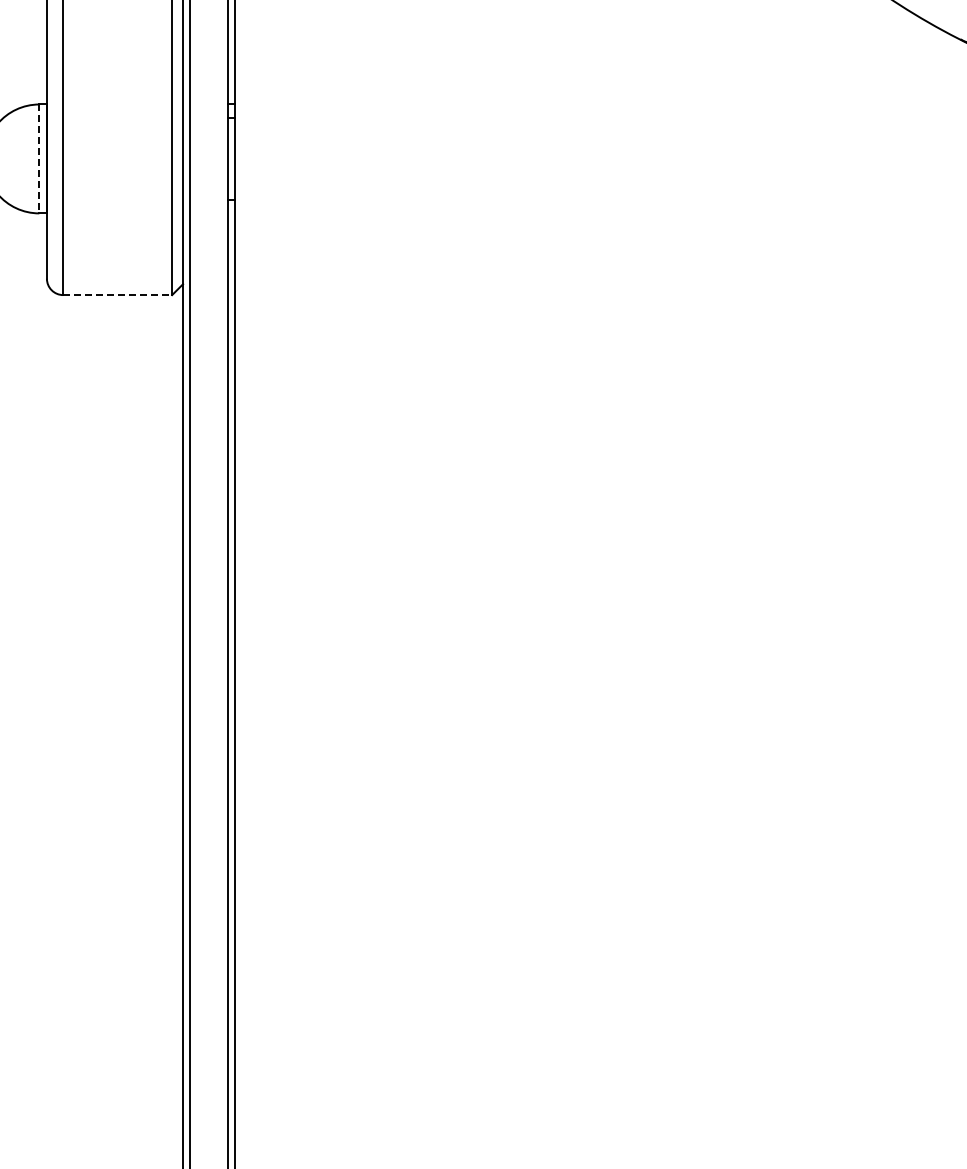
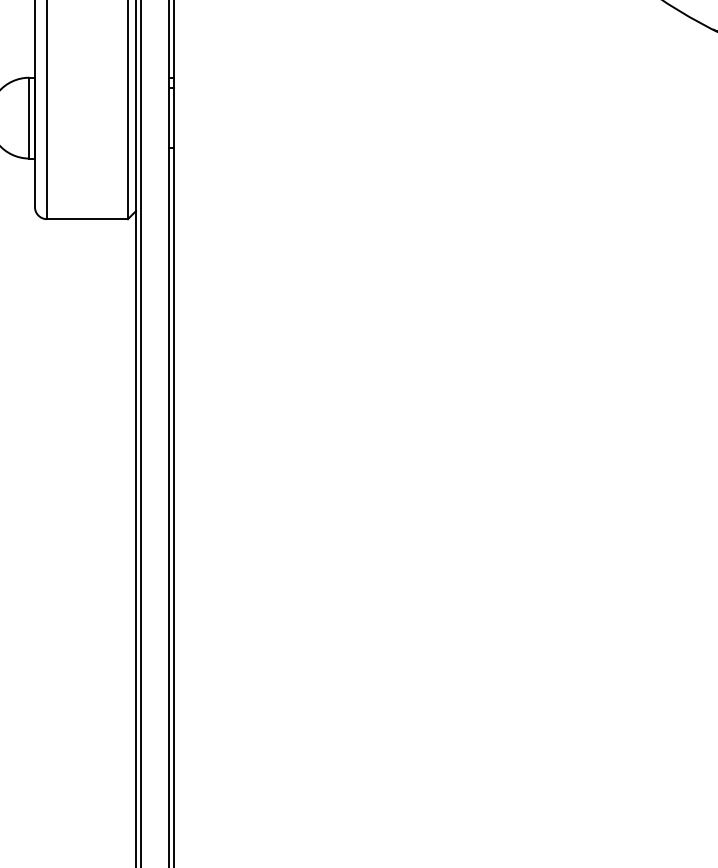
line: (39, 159) -> (29, 118), dashed -> solid
line: (118, 295) -> (88, 219), dashed -> solid

